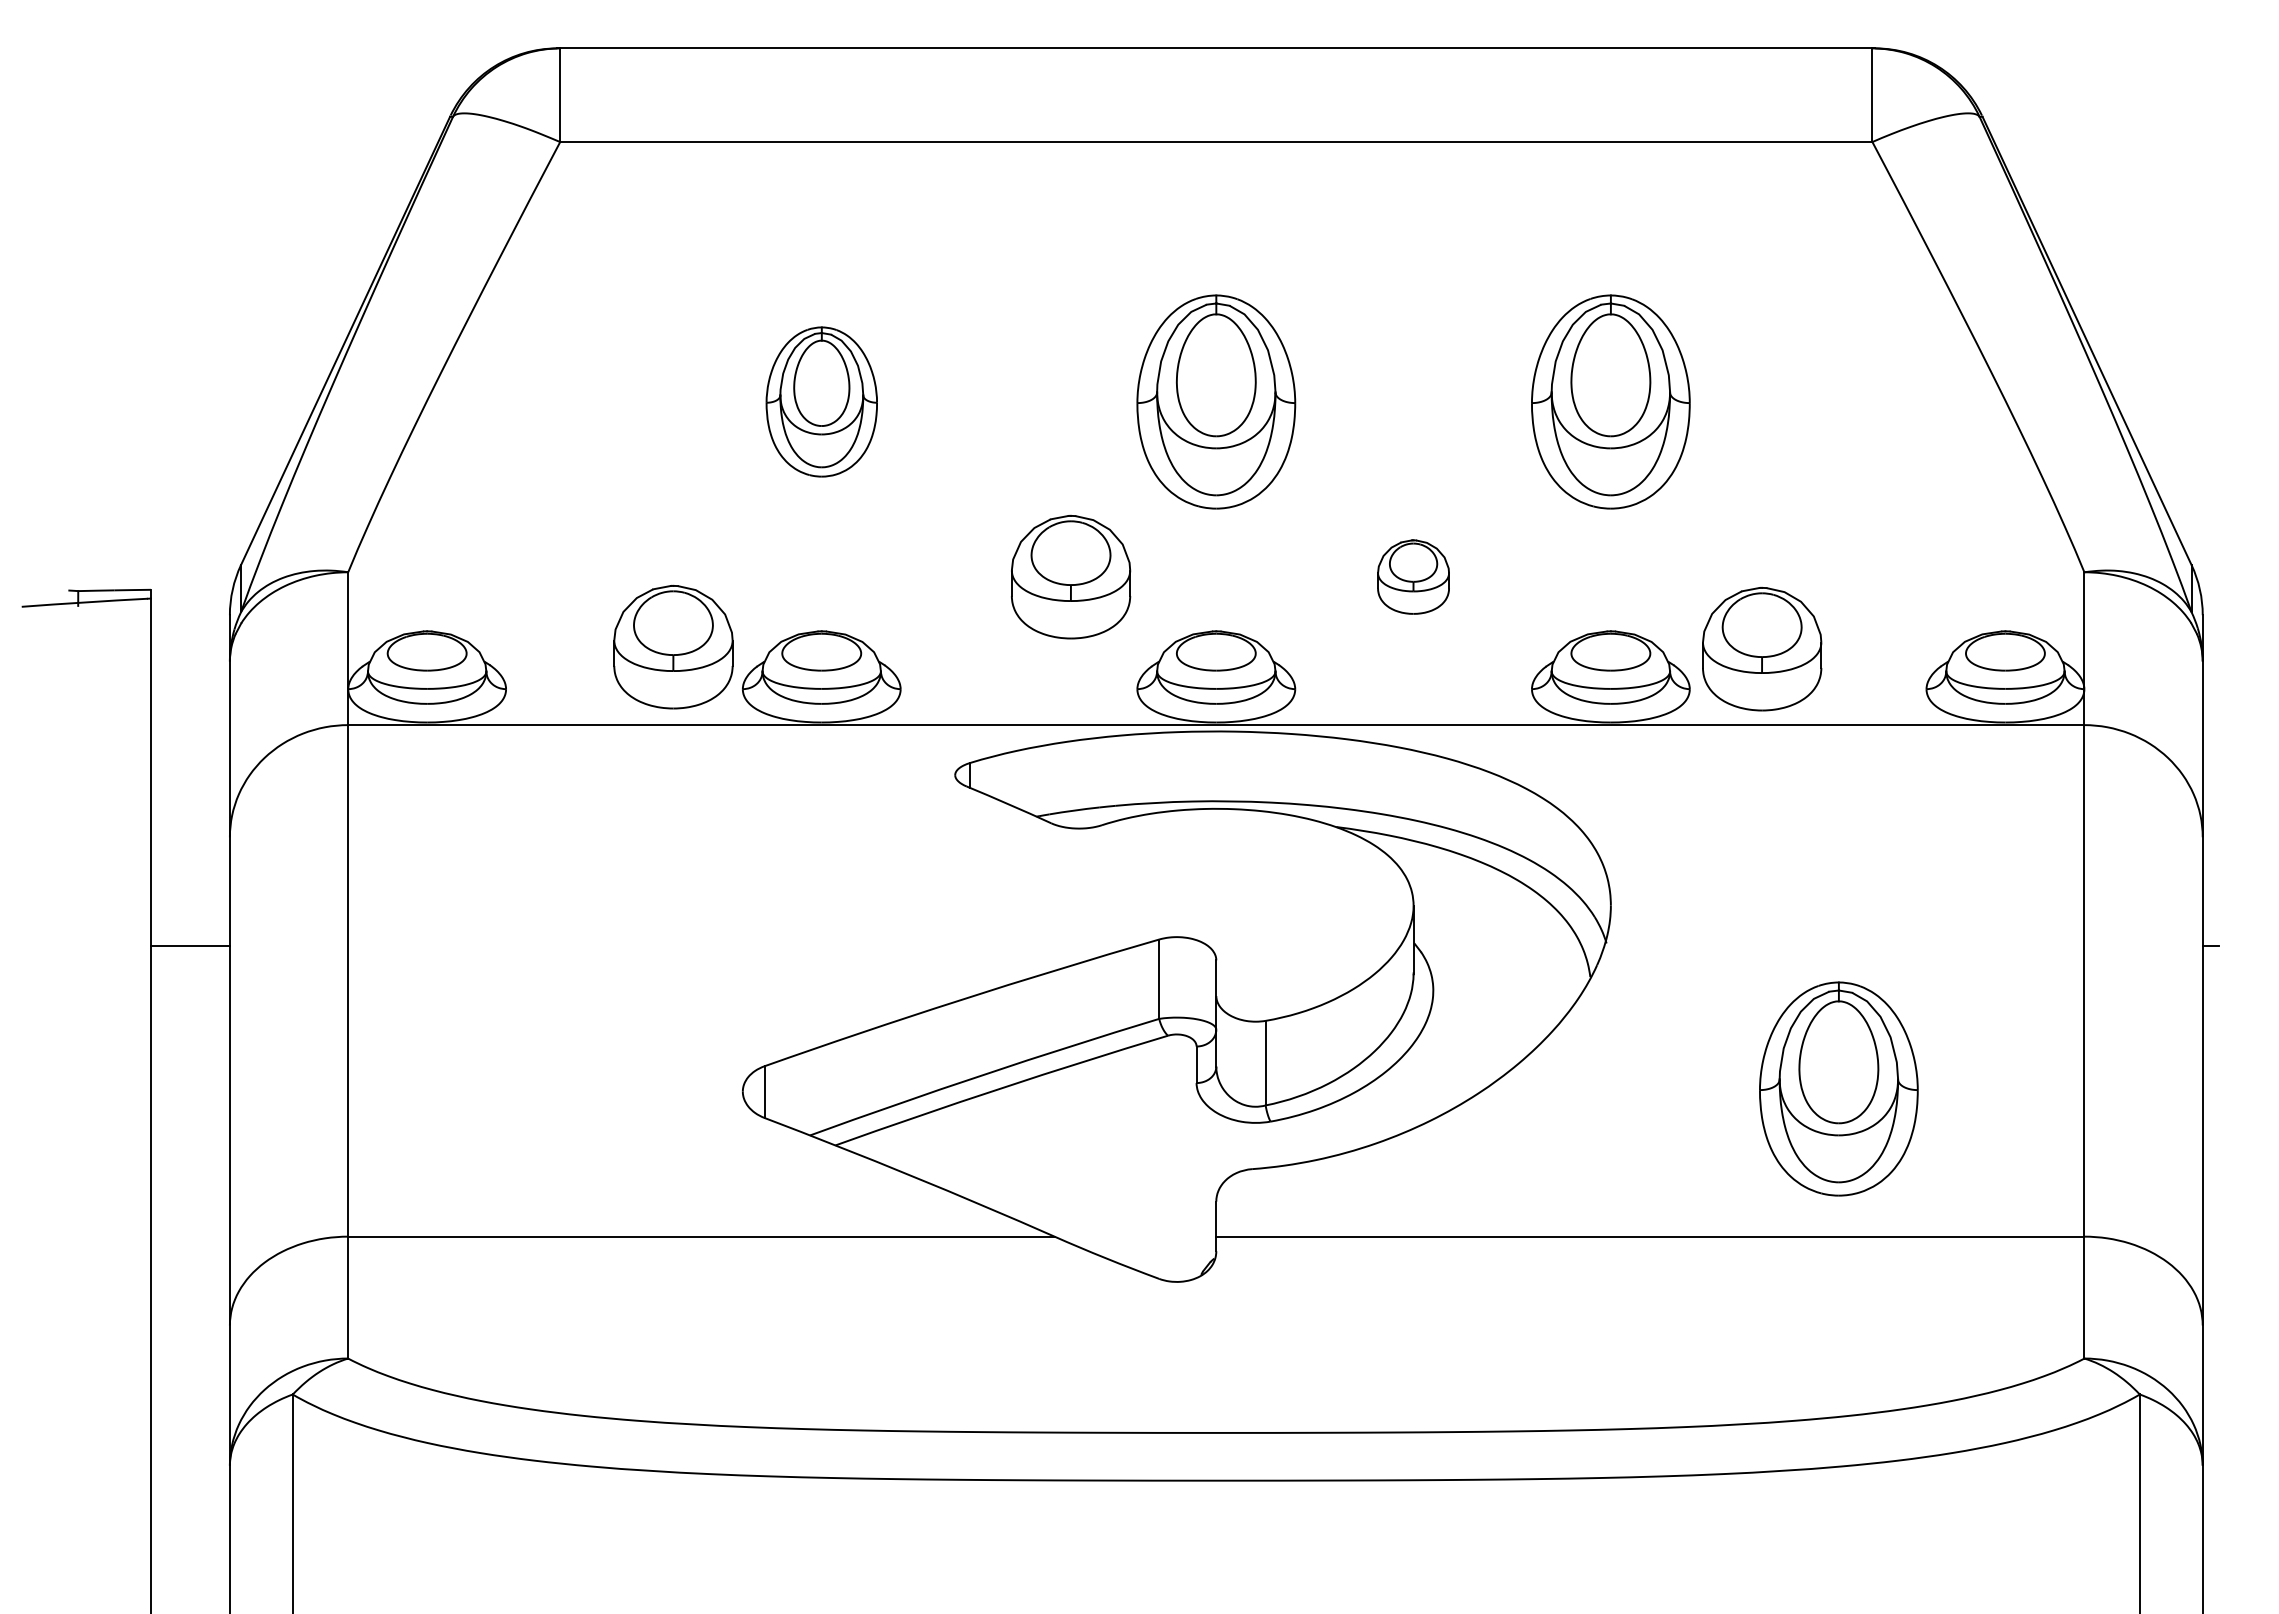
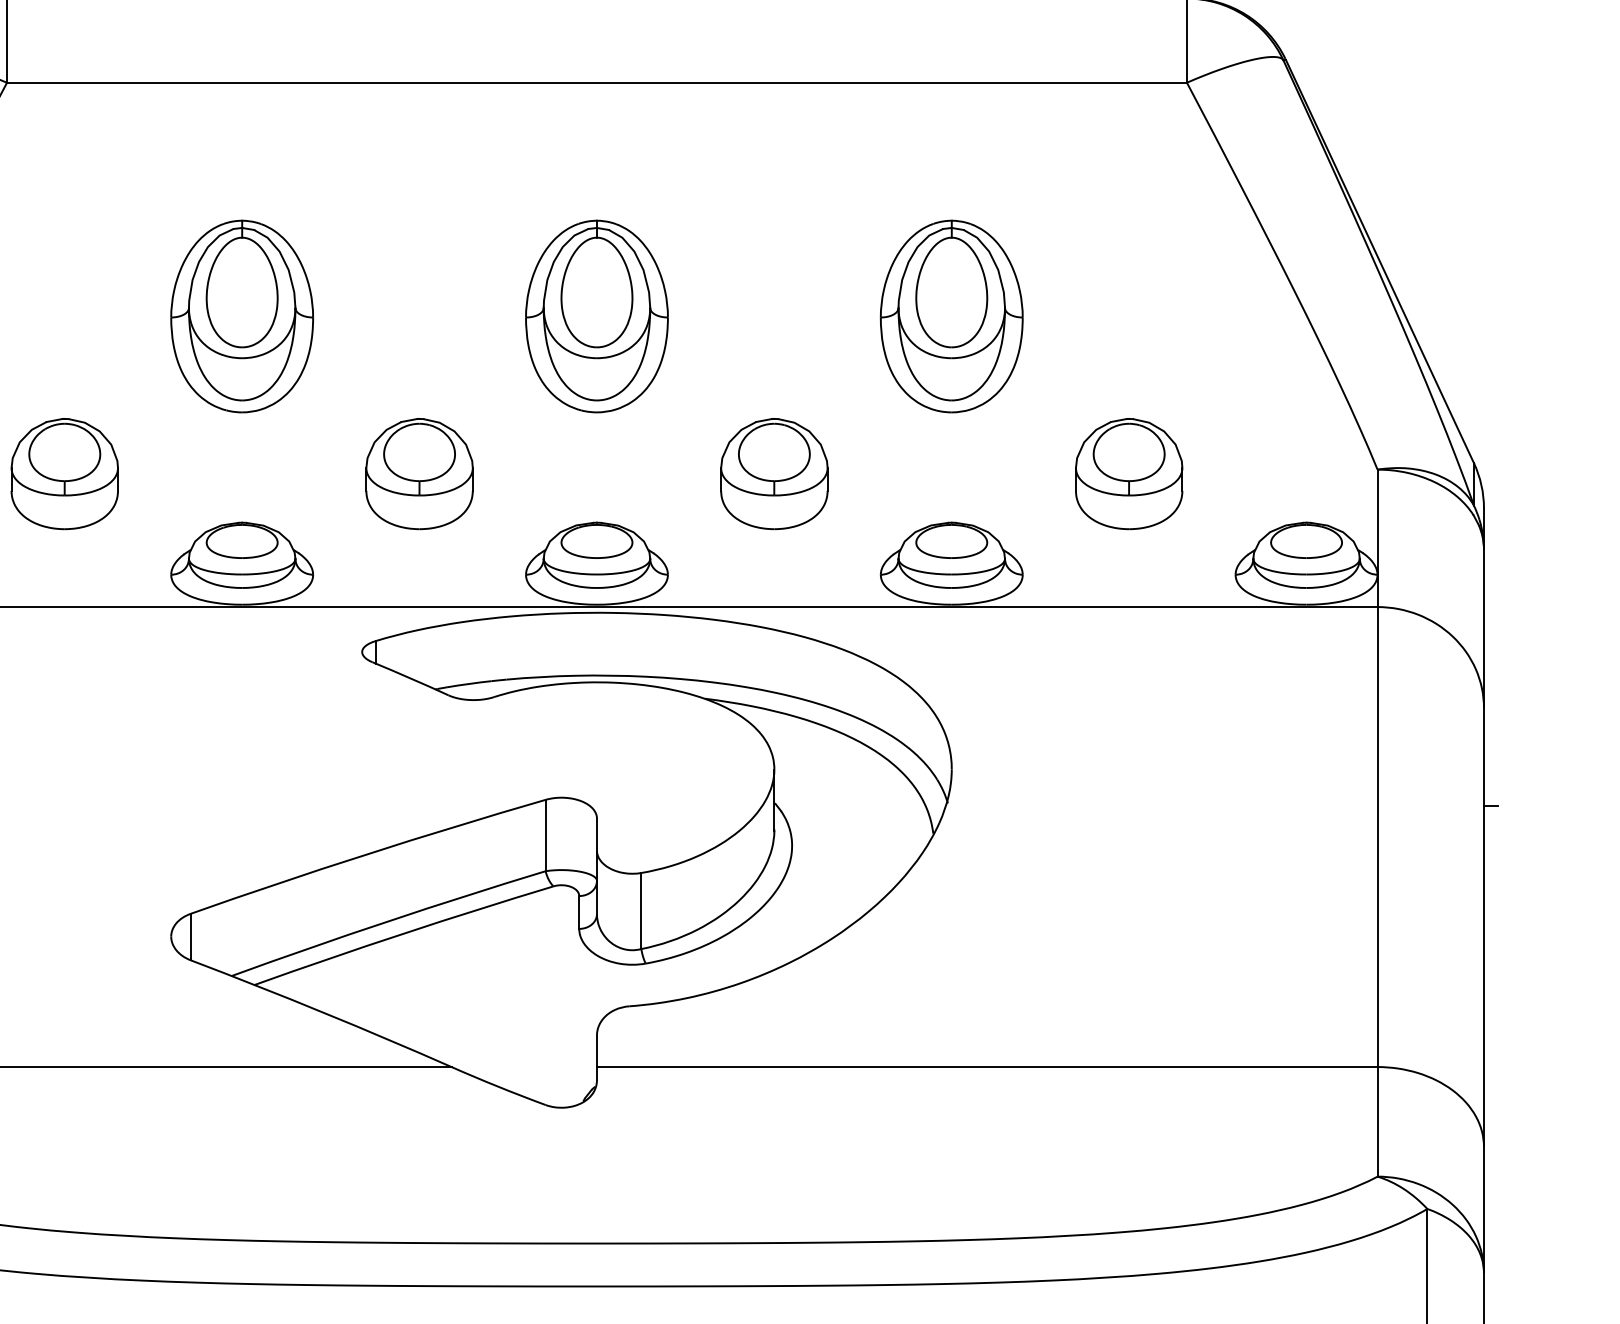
part: (821, 401) -> (241, 316), size x1.43
part: (1071, 576) -> (420, 473), moved
part: (1413, 576) -> (774, 473), size x1.67
part: (673, 646) -> (64, 473), moved
part: (1762, 649) -> (1129, 474), moved
part: (1838, 1088) -> (1156, 933), removed

